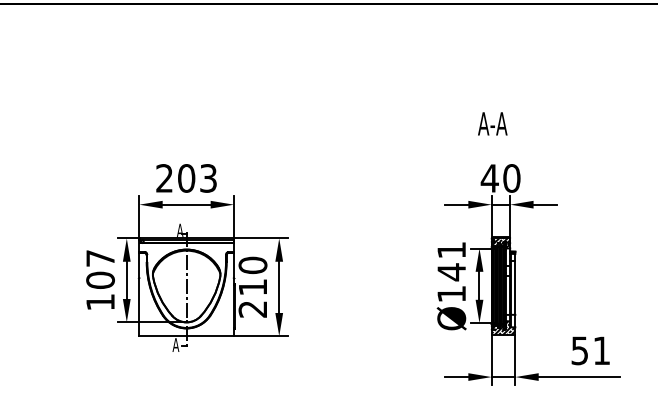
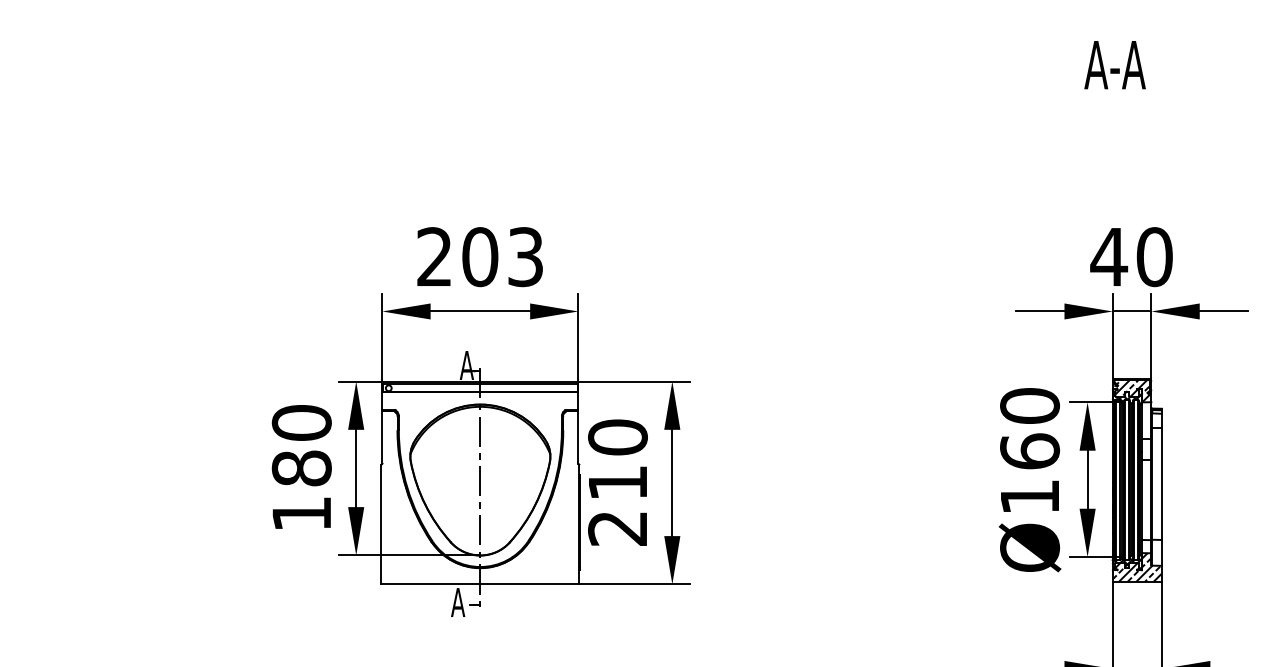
text: (492, 123) -> (1114, 64), moved
text: (451, 261) -> (1029, 429), Ø141 -> Ø160
text: (100, 268) -> (301, 443), 107 -> 180

